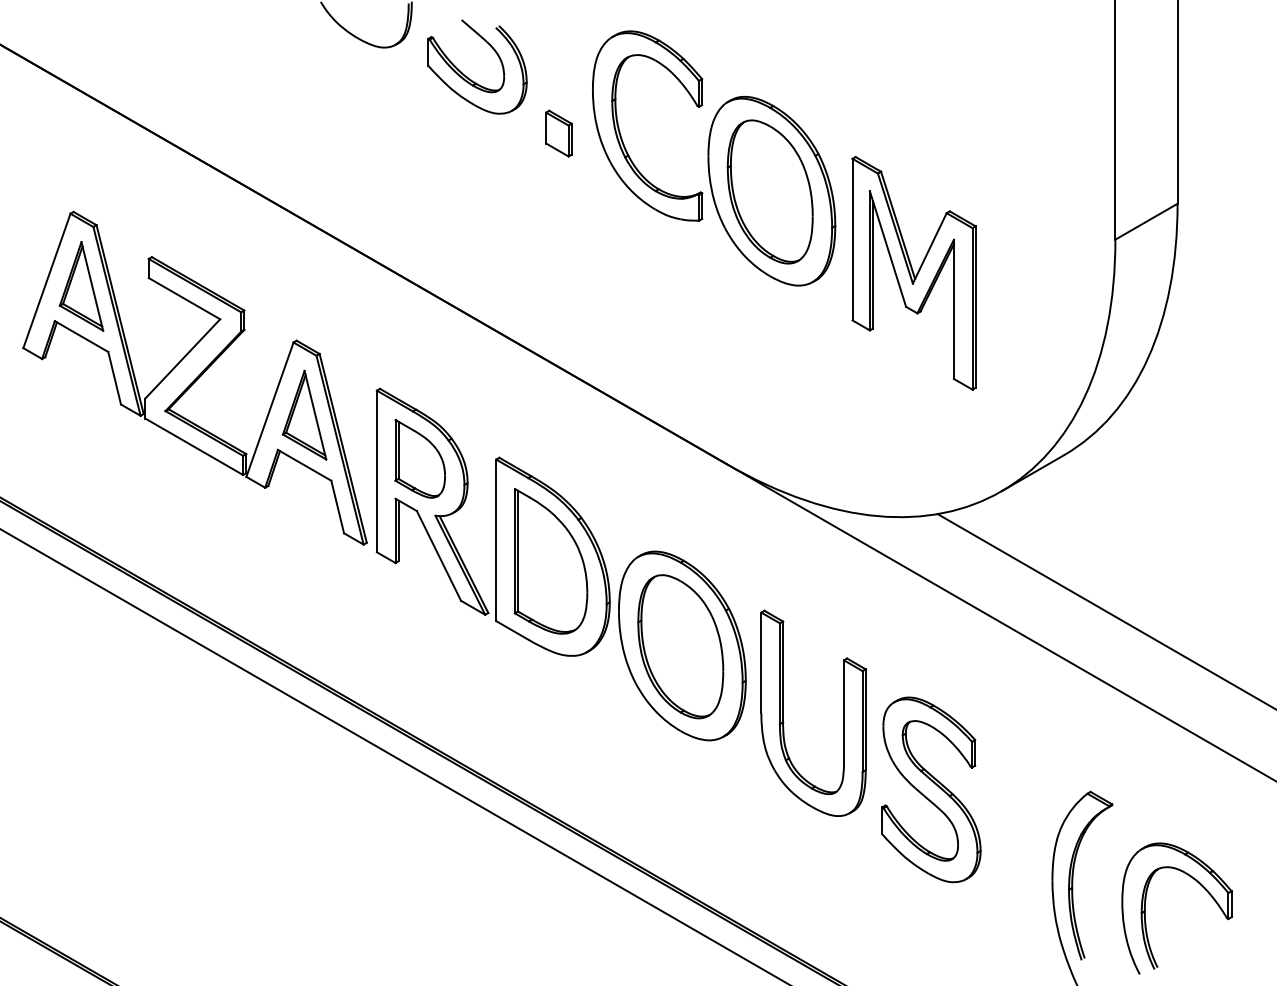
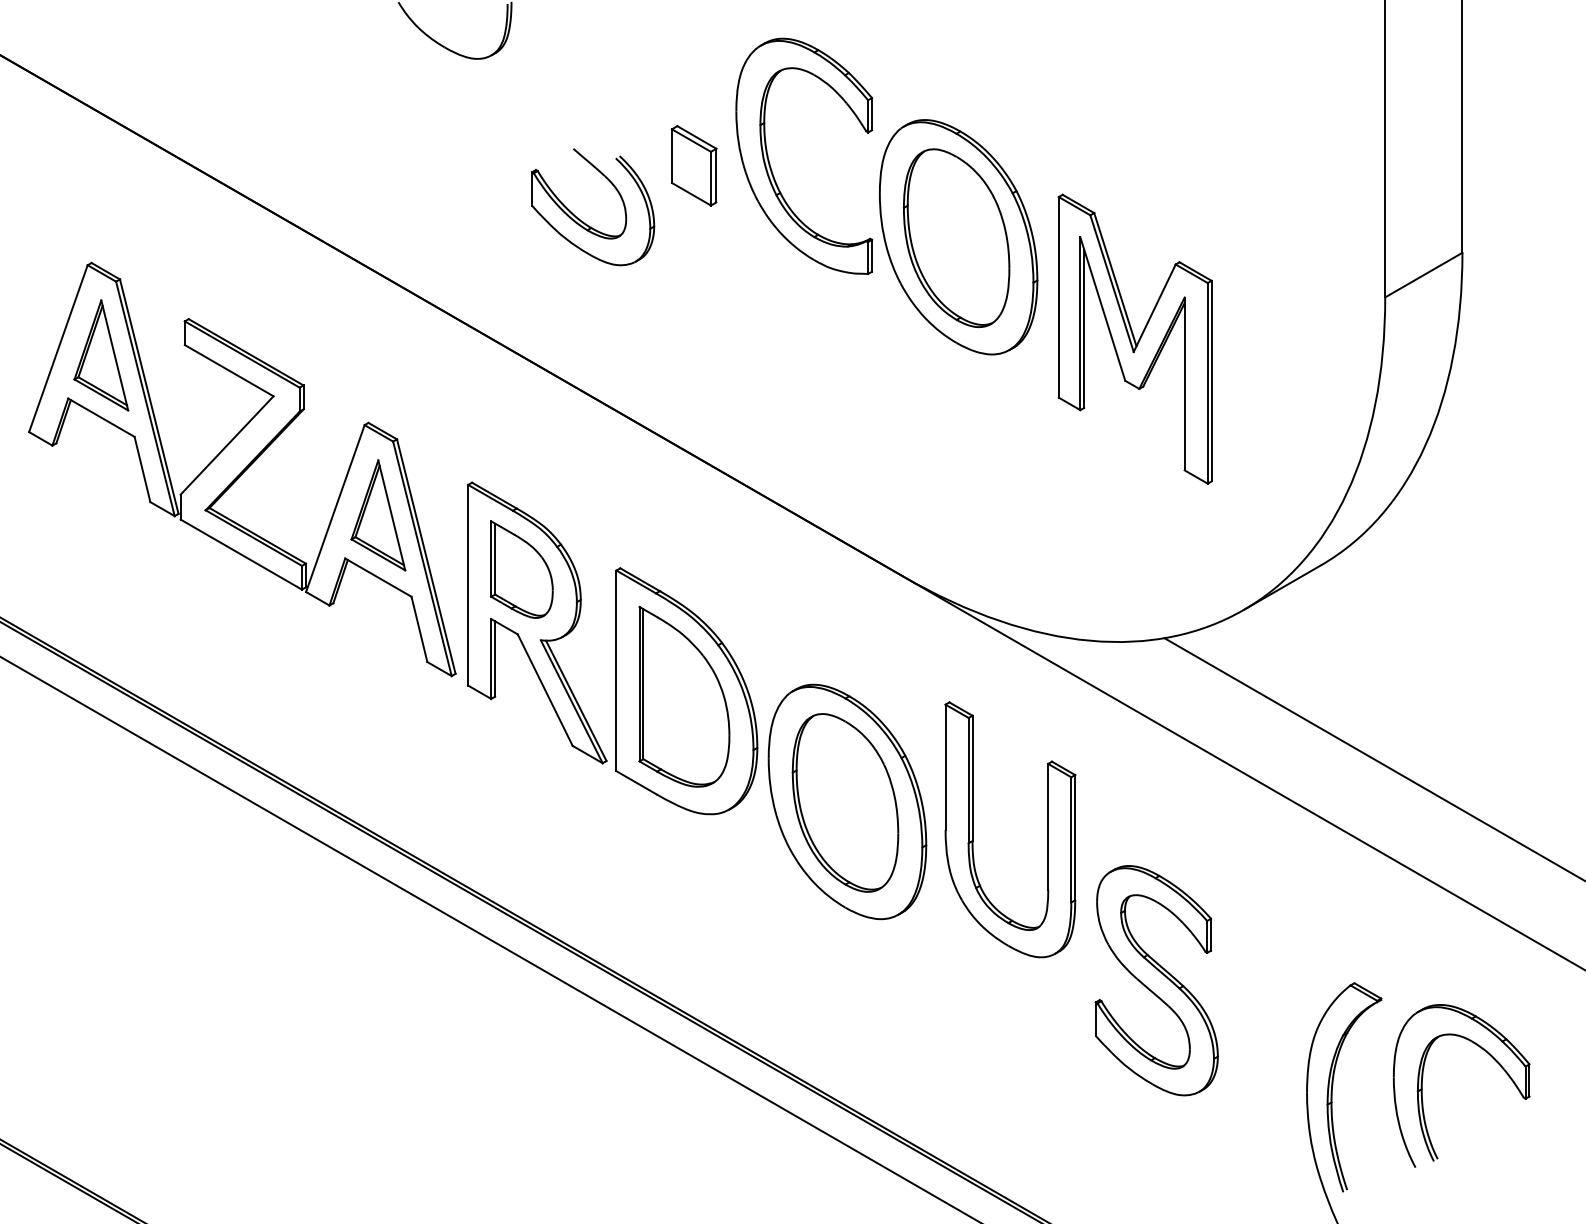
part: (467, 76) -> (580, 218), moved
part: (558, 133) -> (693, 165), size x1.4
part: (783, 712) -> (973, 828), moved
part: (1146, 901) -> (1423, 1077), moved

